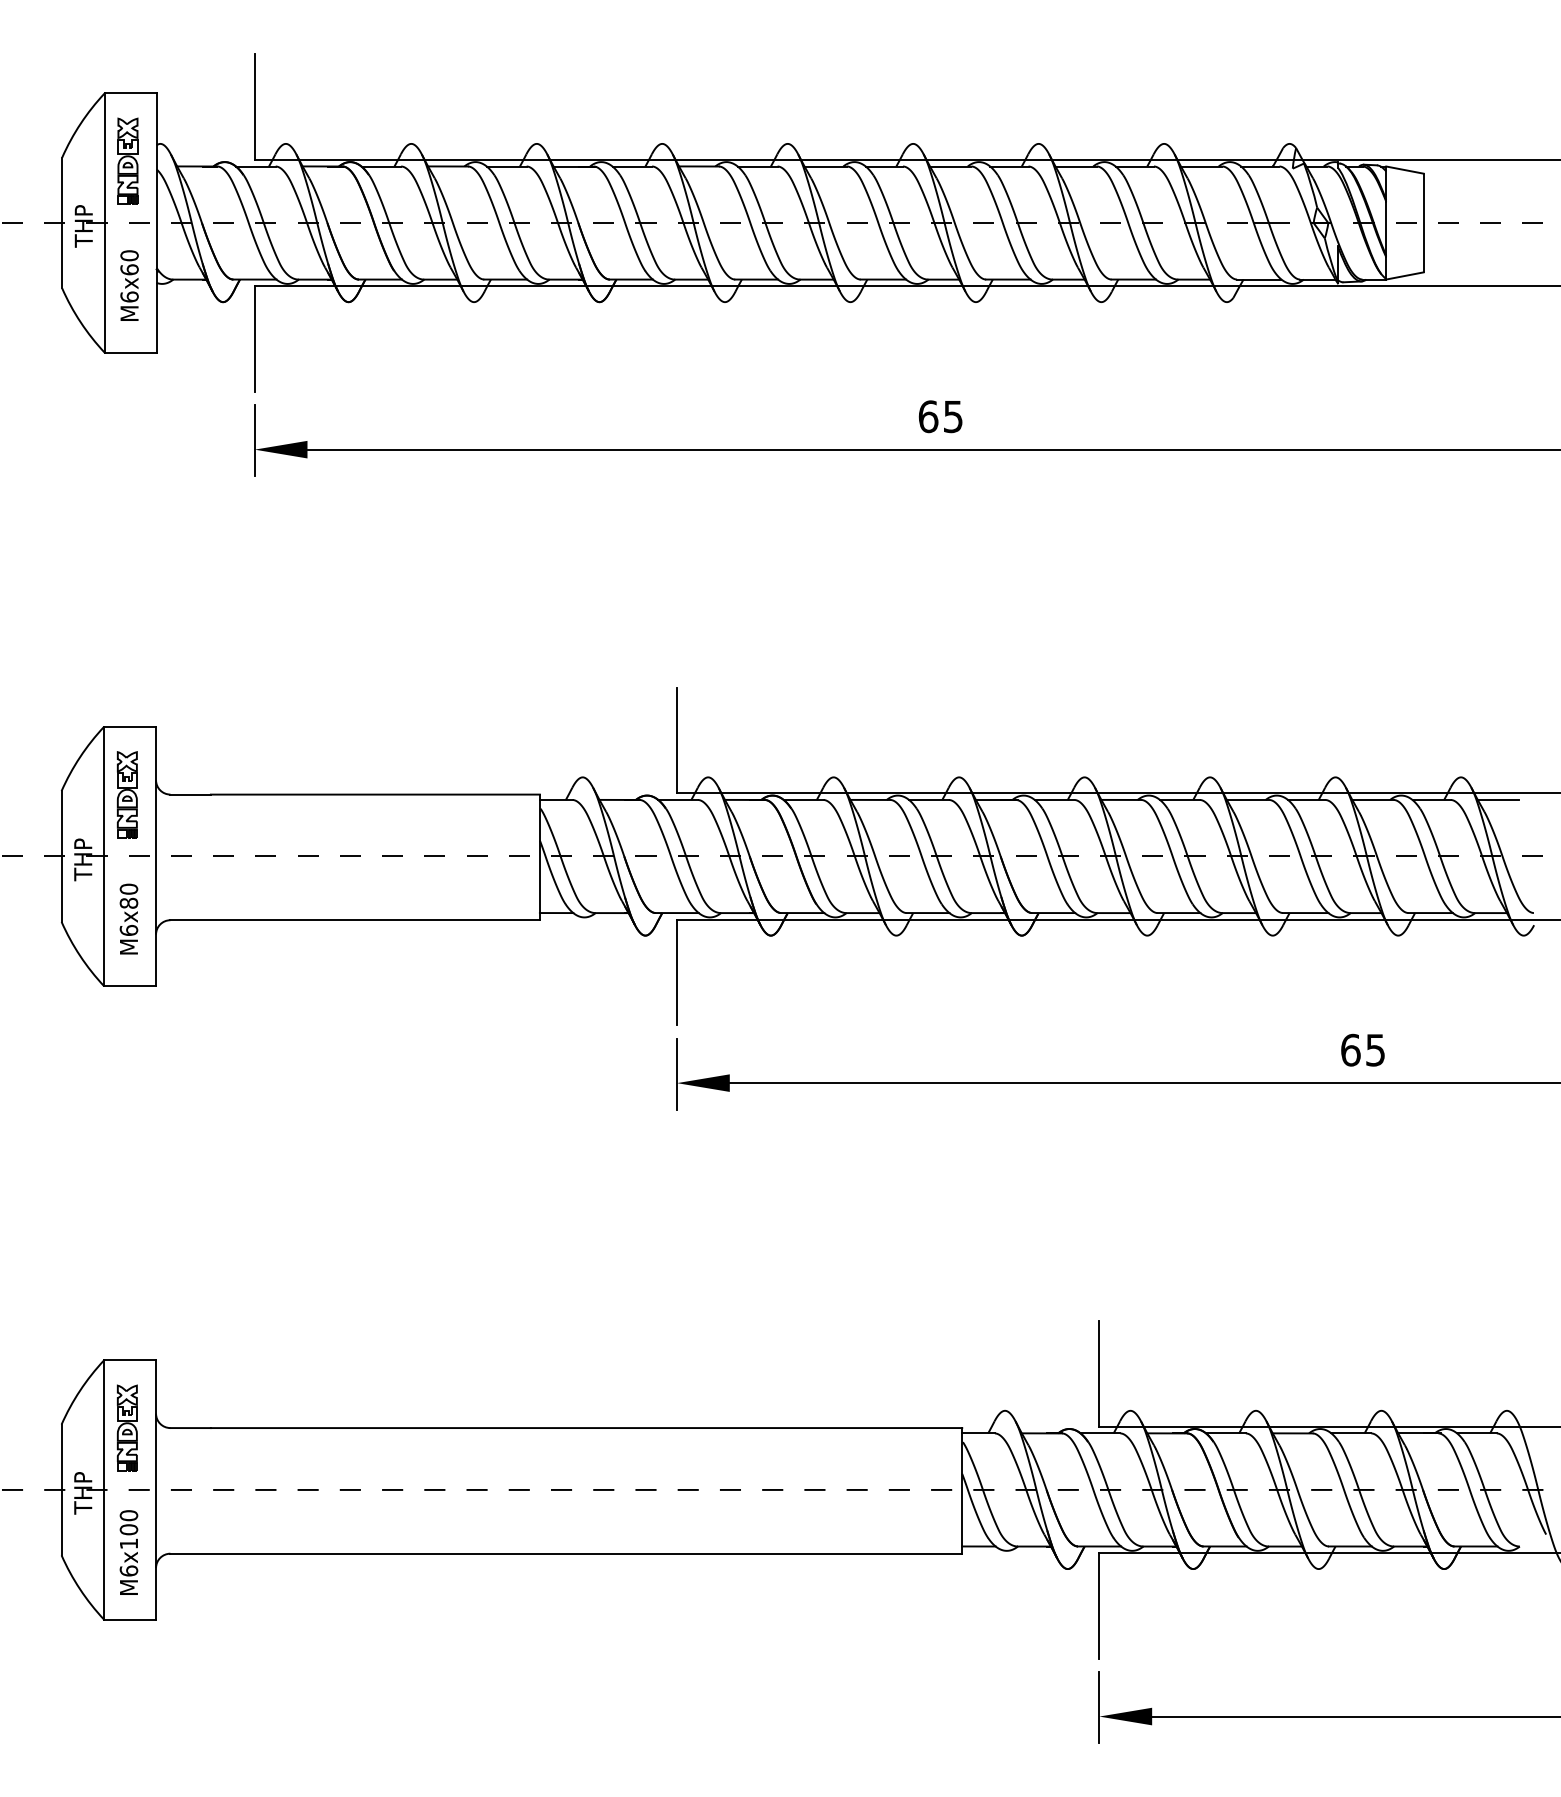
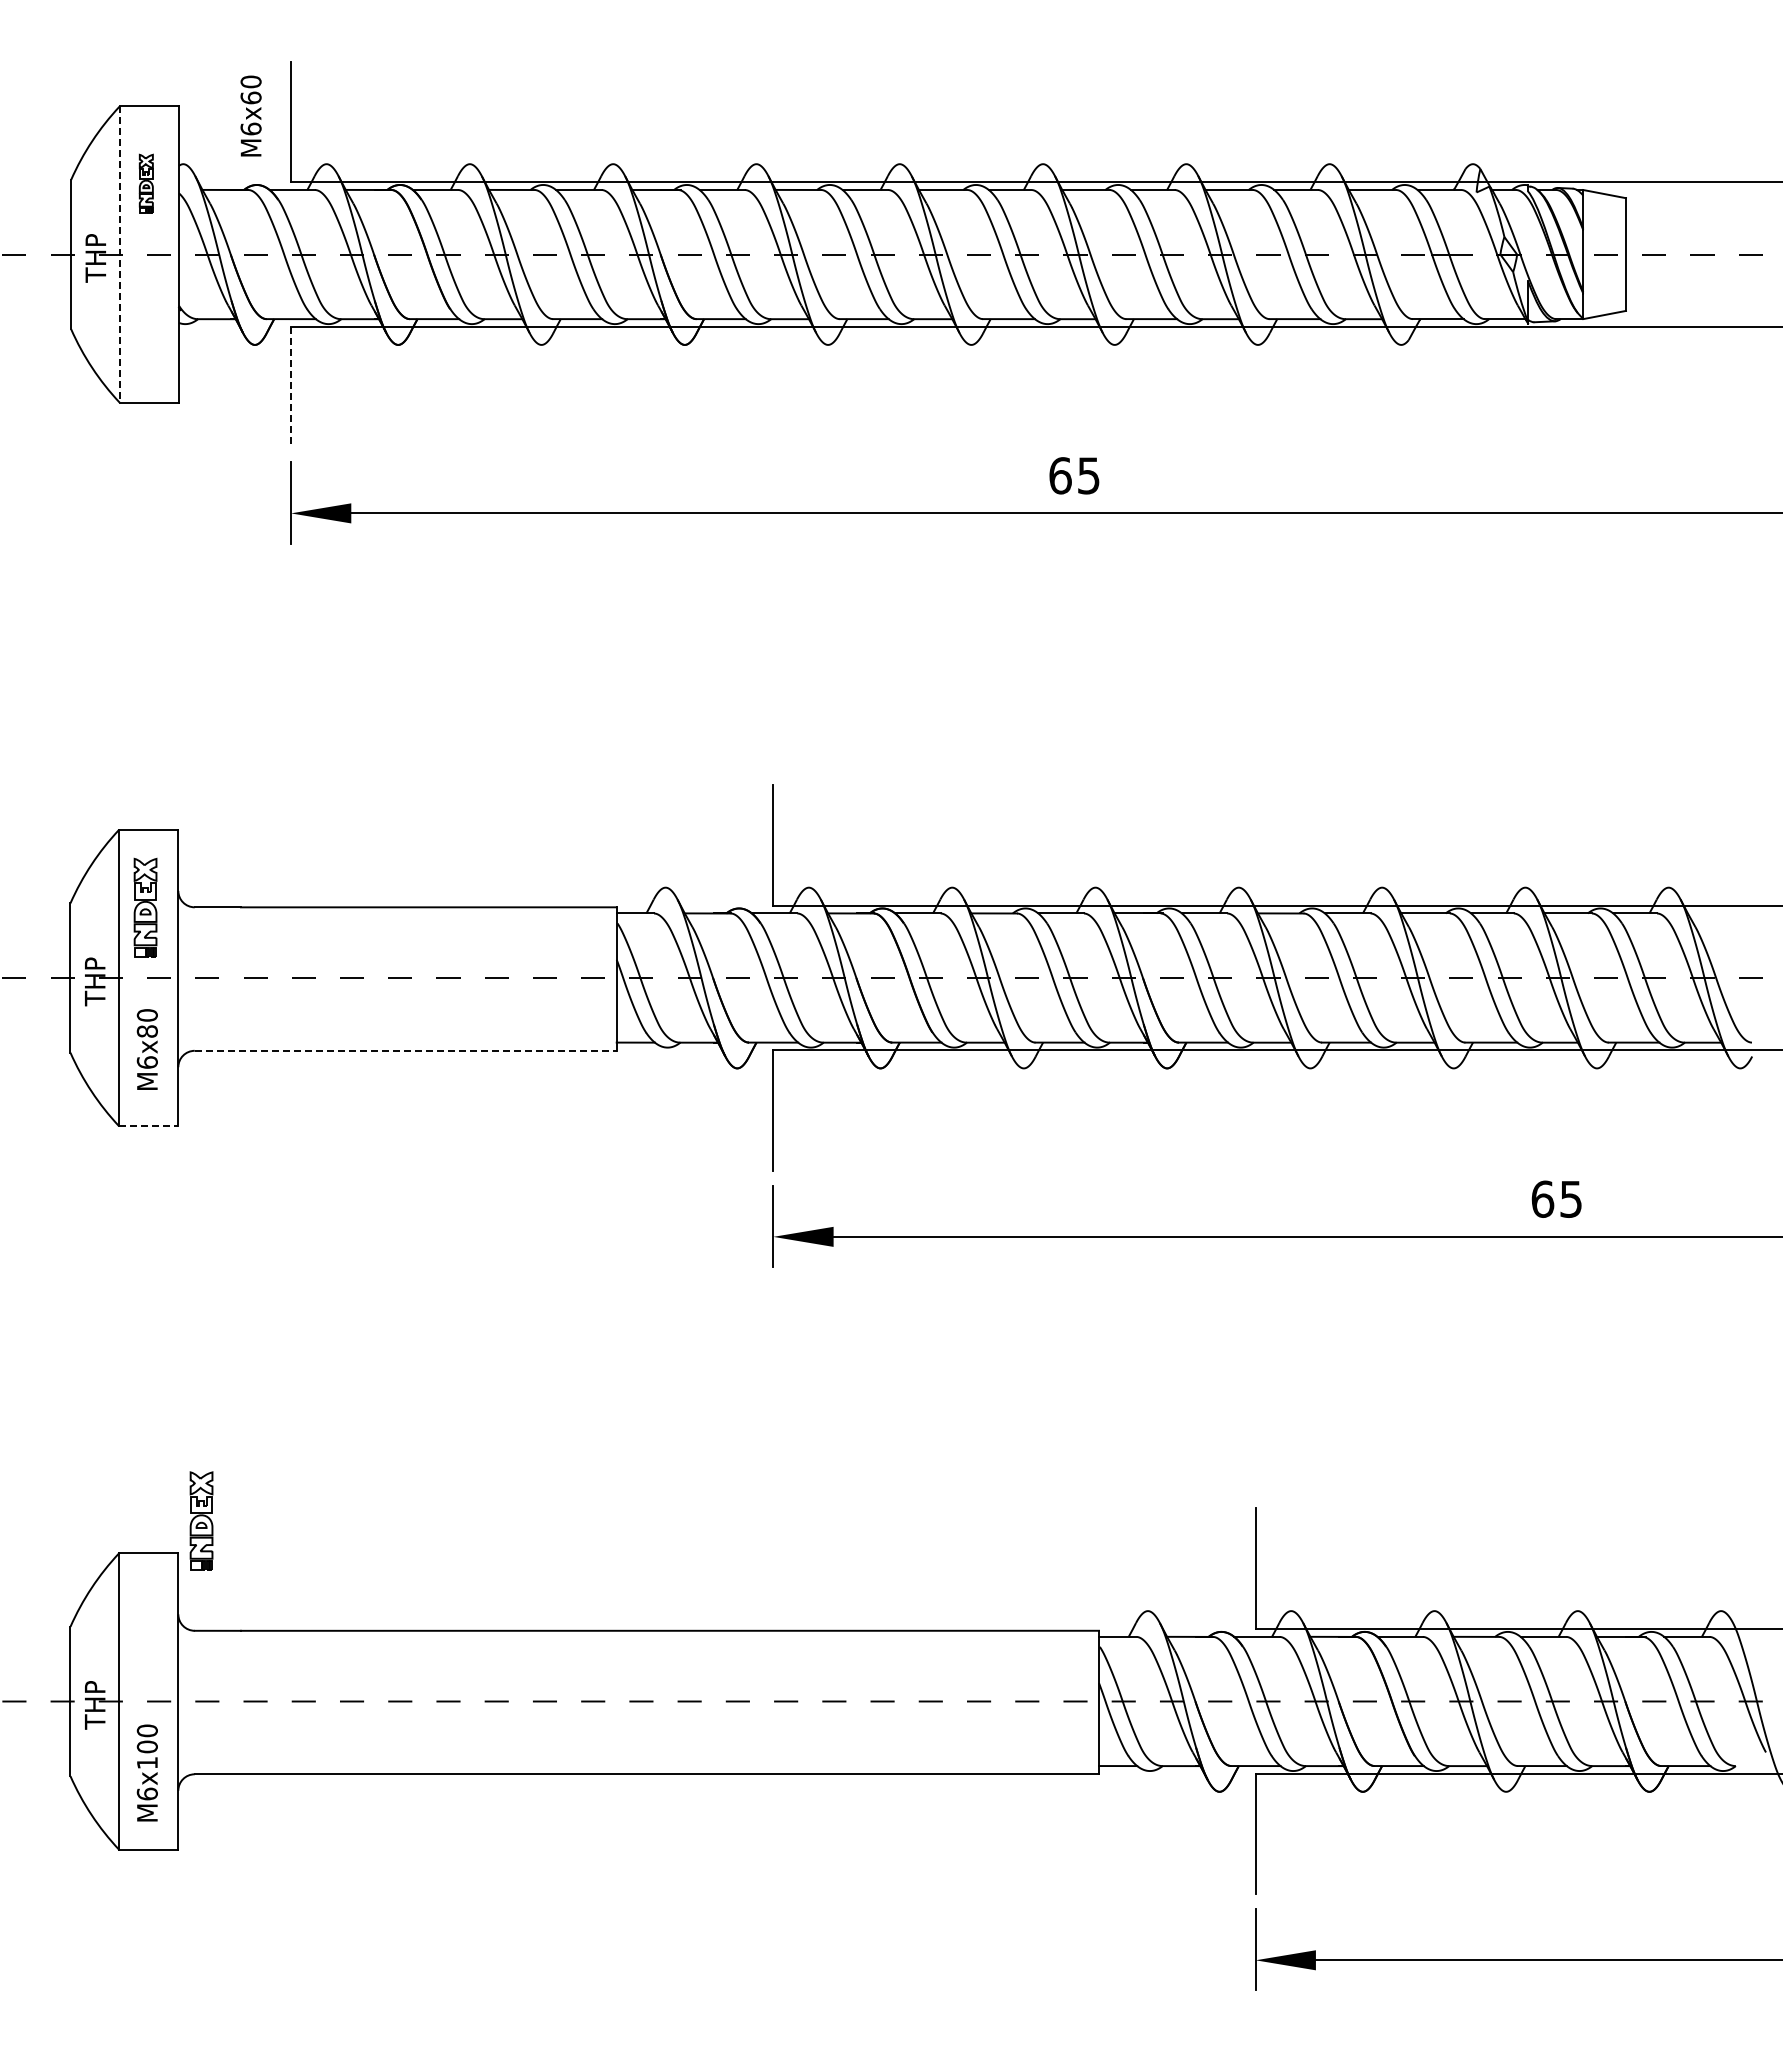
part: (128, 160) -> (146, 183), size x0.6
line: (104, 223) -> (119, 255), solid -> dashed
text: (129, 285) -> (250, 115), moved
line: (255, 339) -> (291, 387), solid -> dashed
line: (1498, 799) -> (1711, 913), removed
line: (354, 919) -> (405, 1050), solid -> dashed
line: (129, 986) -> (148, 1126), solid -> dashed
part: (127, 1427) -> (201, 1520), moved

